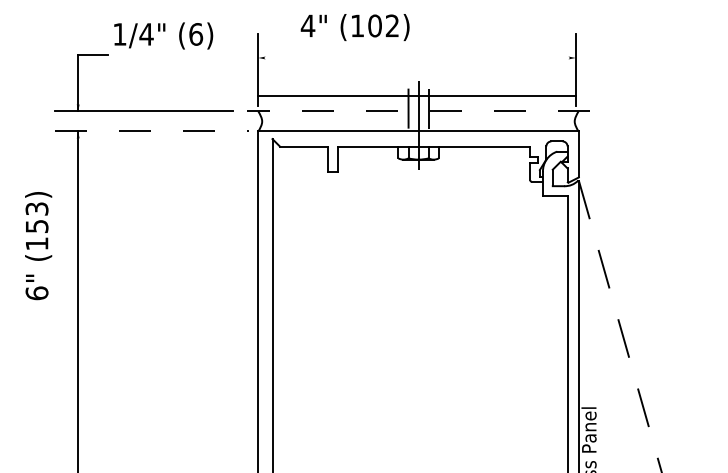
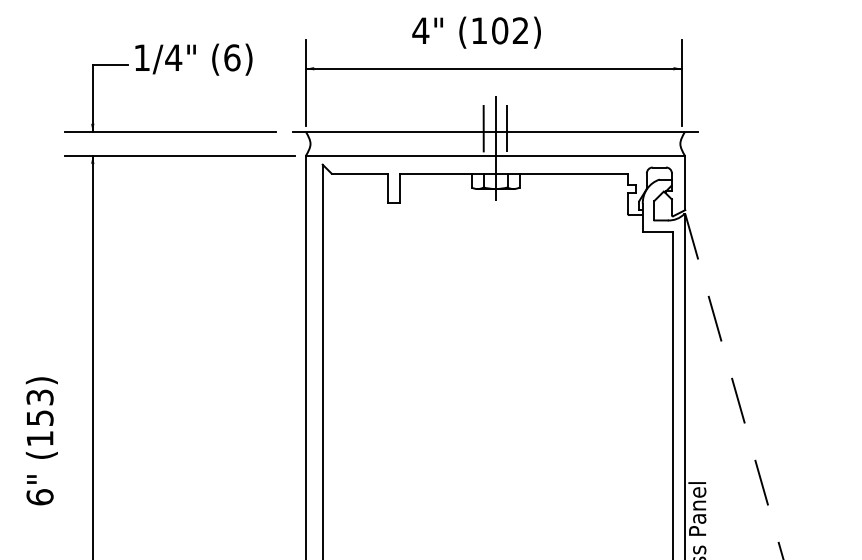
text: (355, 27) -> (476, 32), moved
text: (163, 35) -> (193, 59), moved
line: (416, 95) -> (493, 68), moved
line: (418, 111) -> (495, 132), dashed -> solid
line: (152, 131) -> (180, 155), dashed -> solid
text: (38, 246) -> (41, 441), moved

